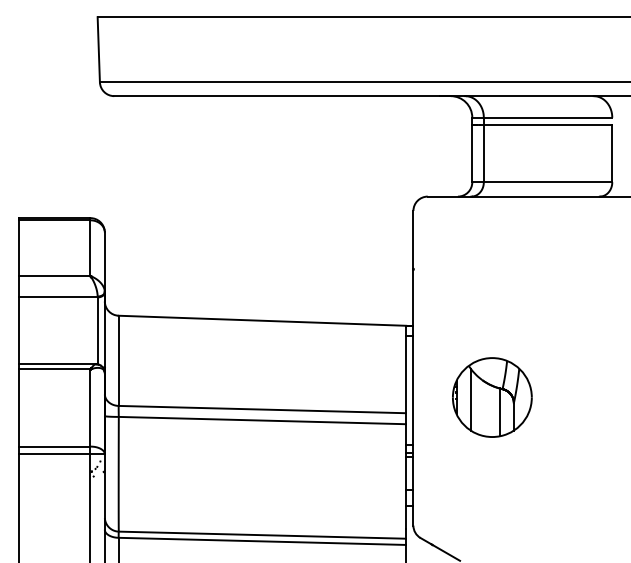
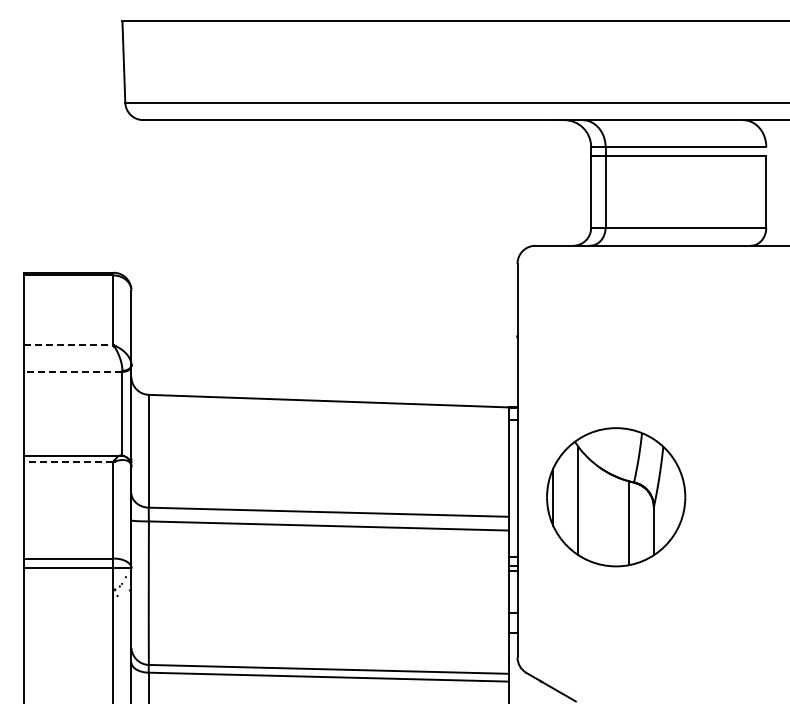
line: (54, 276) -> (68, 345), solid -> dashed
line: (57, 297) -> (72, 371), solid -> dashed
line: (54, 369) -> (68, 462), solid -> dashed
part: (492, 396) -> (616, 496), size x1.4

